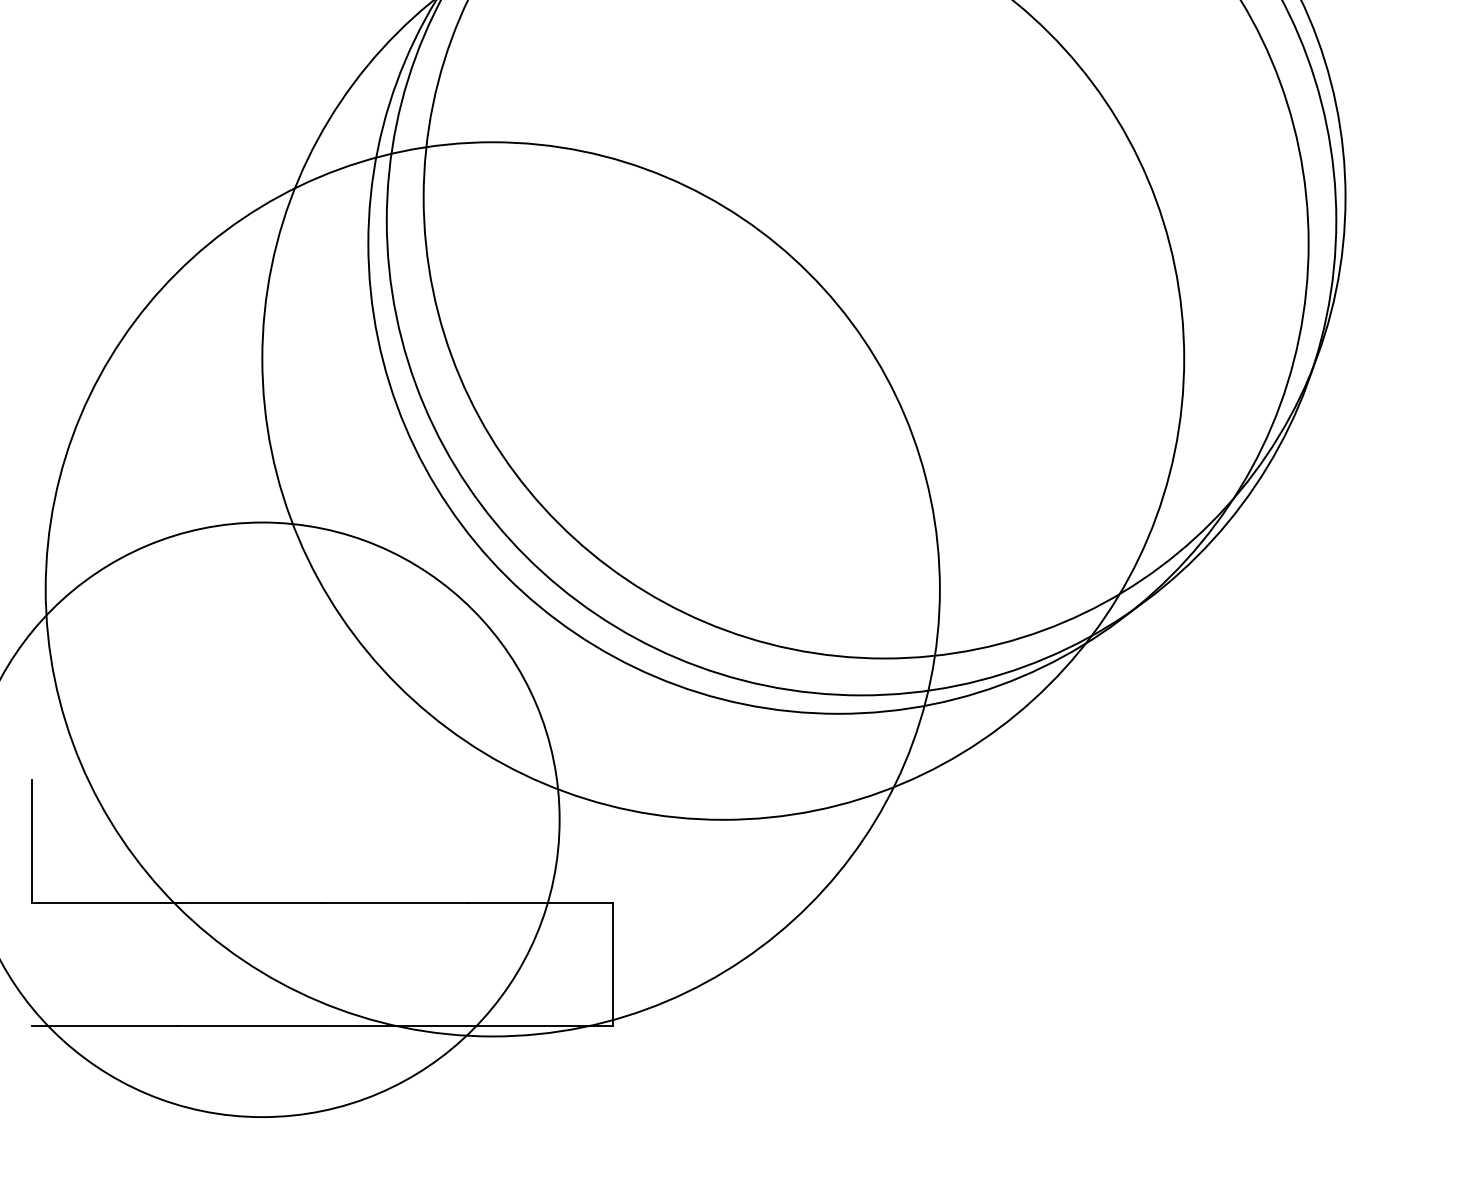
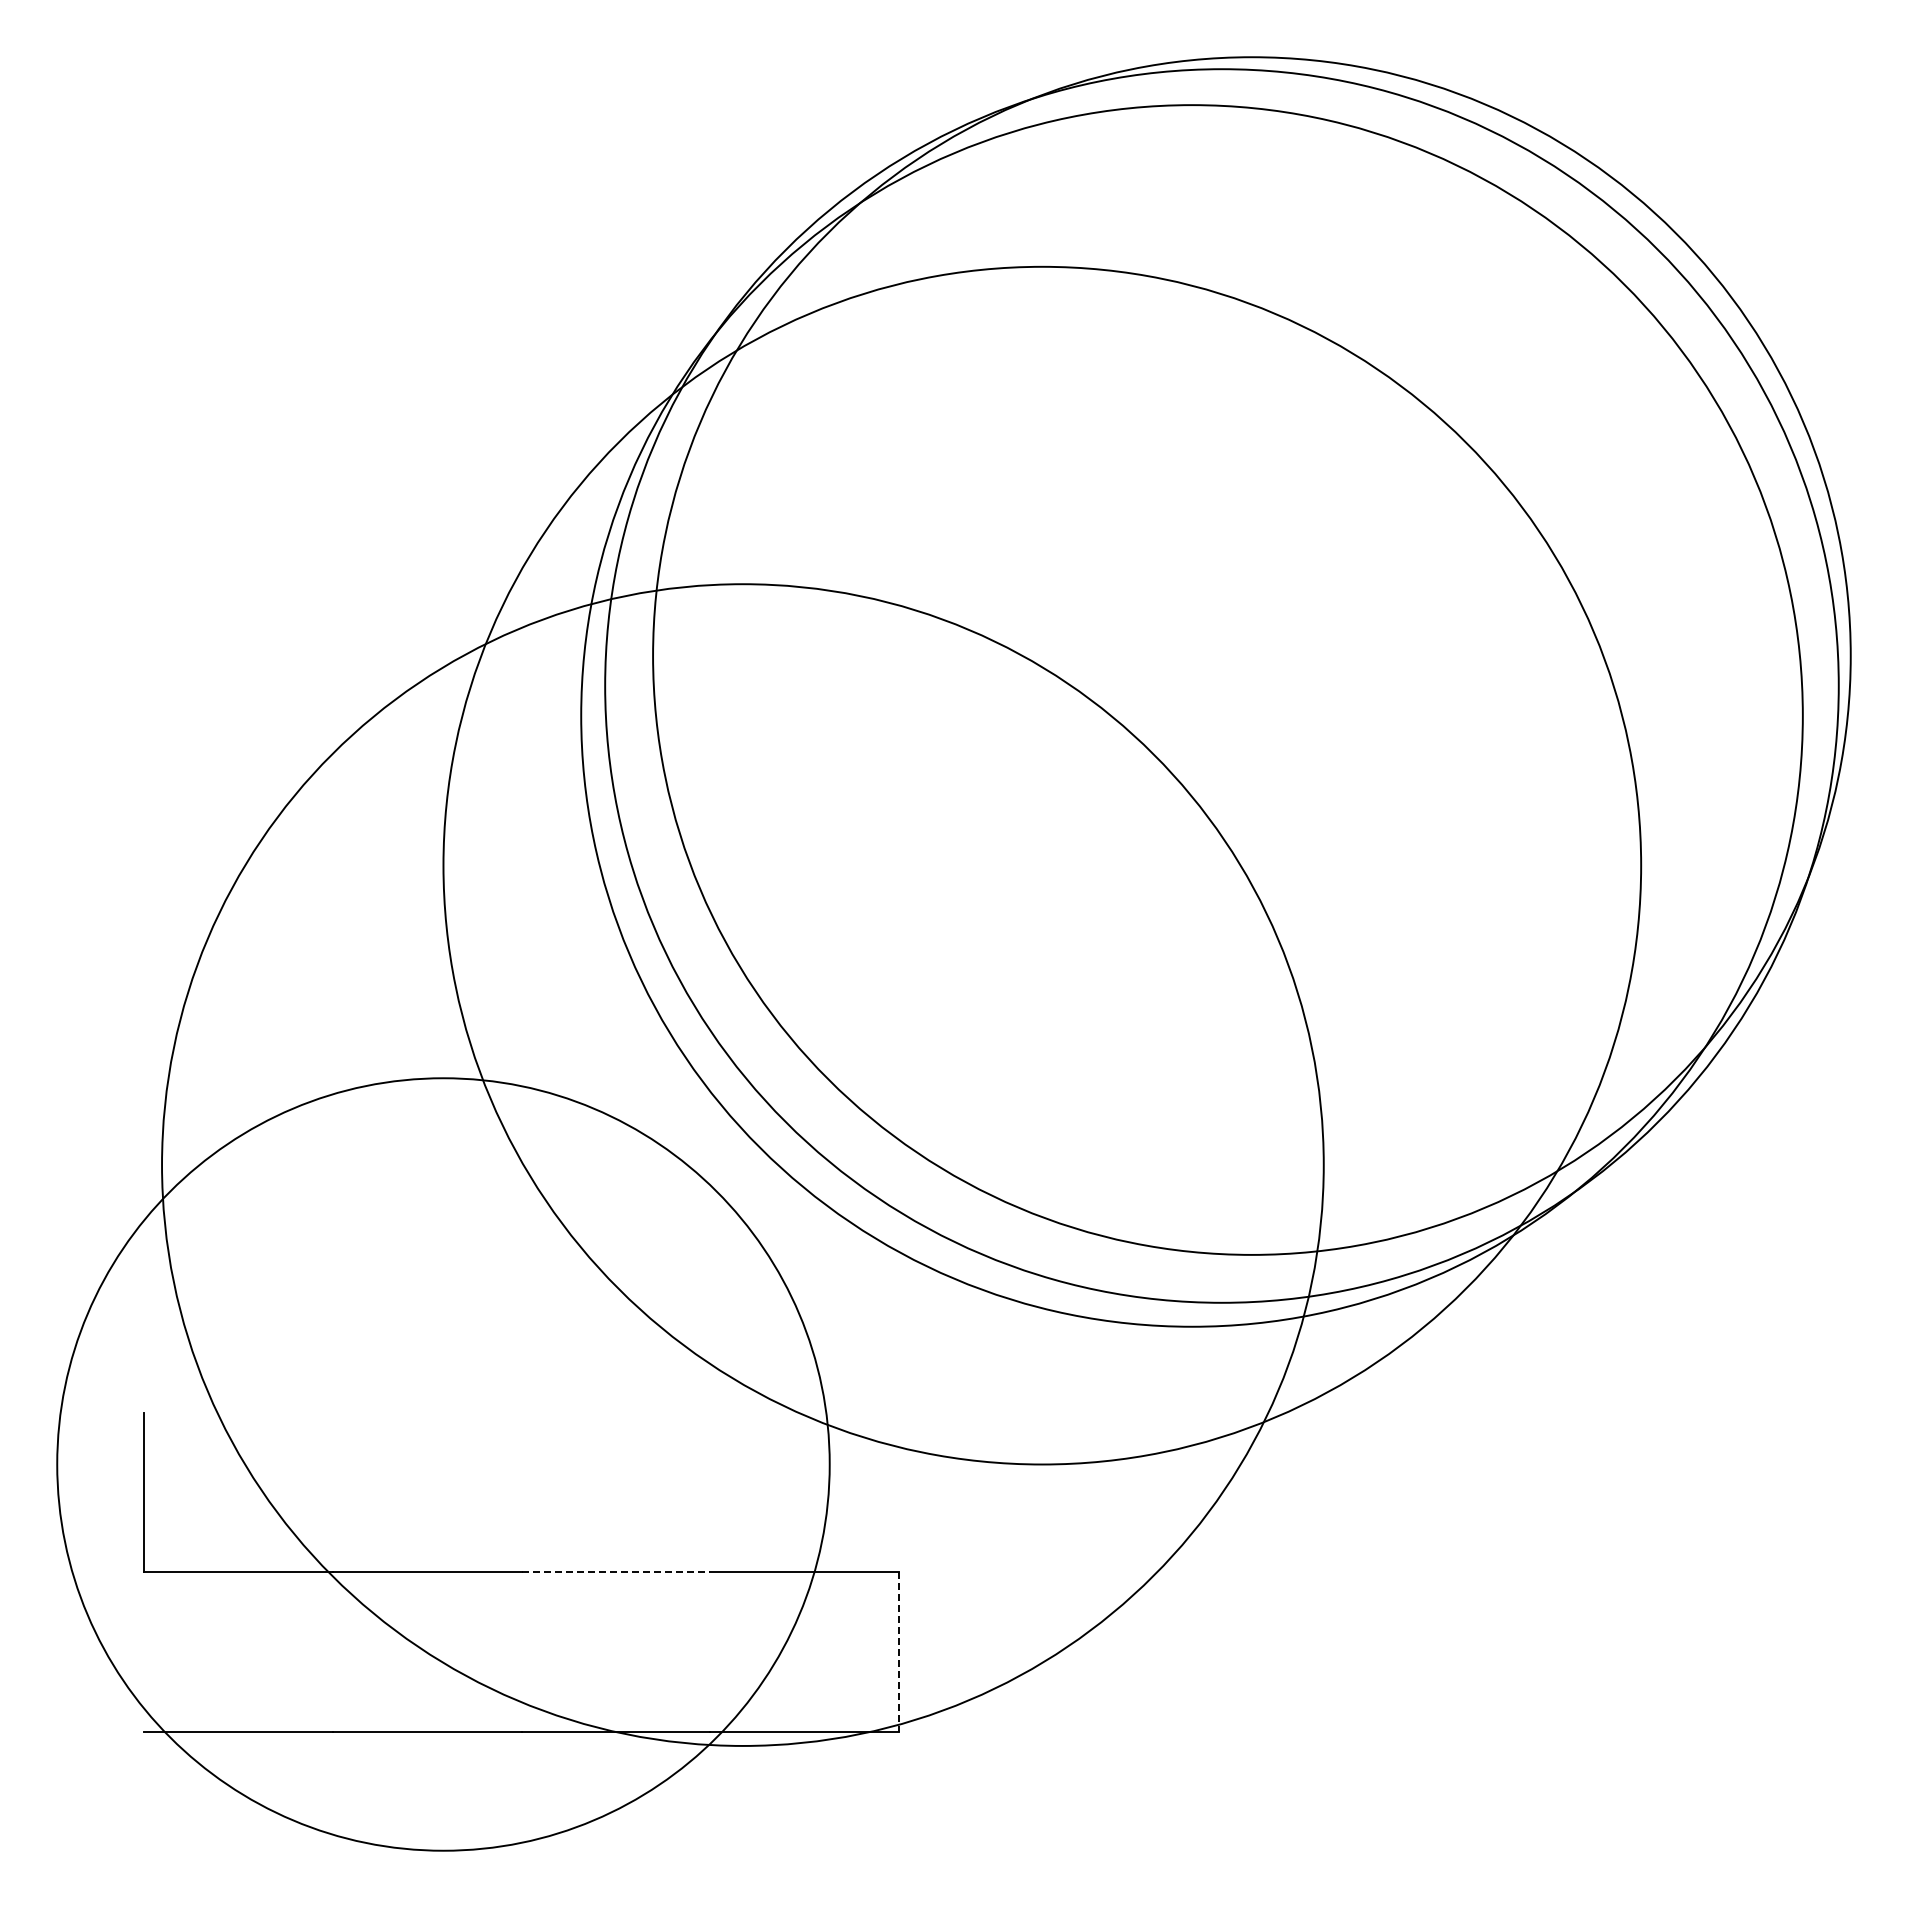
line: (395, 902) -> (616, 1572), solid -> dashed
line: (612, 964) -> (898, 1652), solid -> dashed

